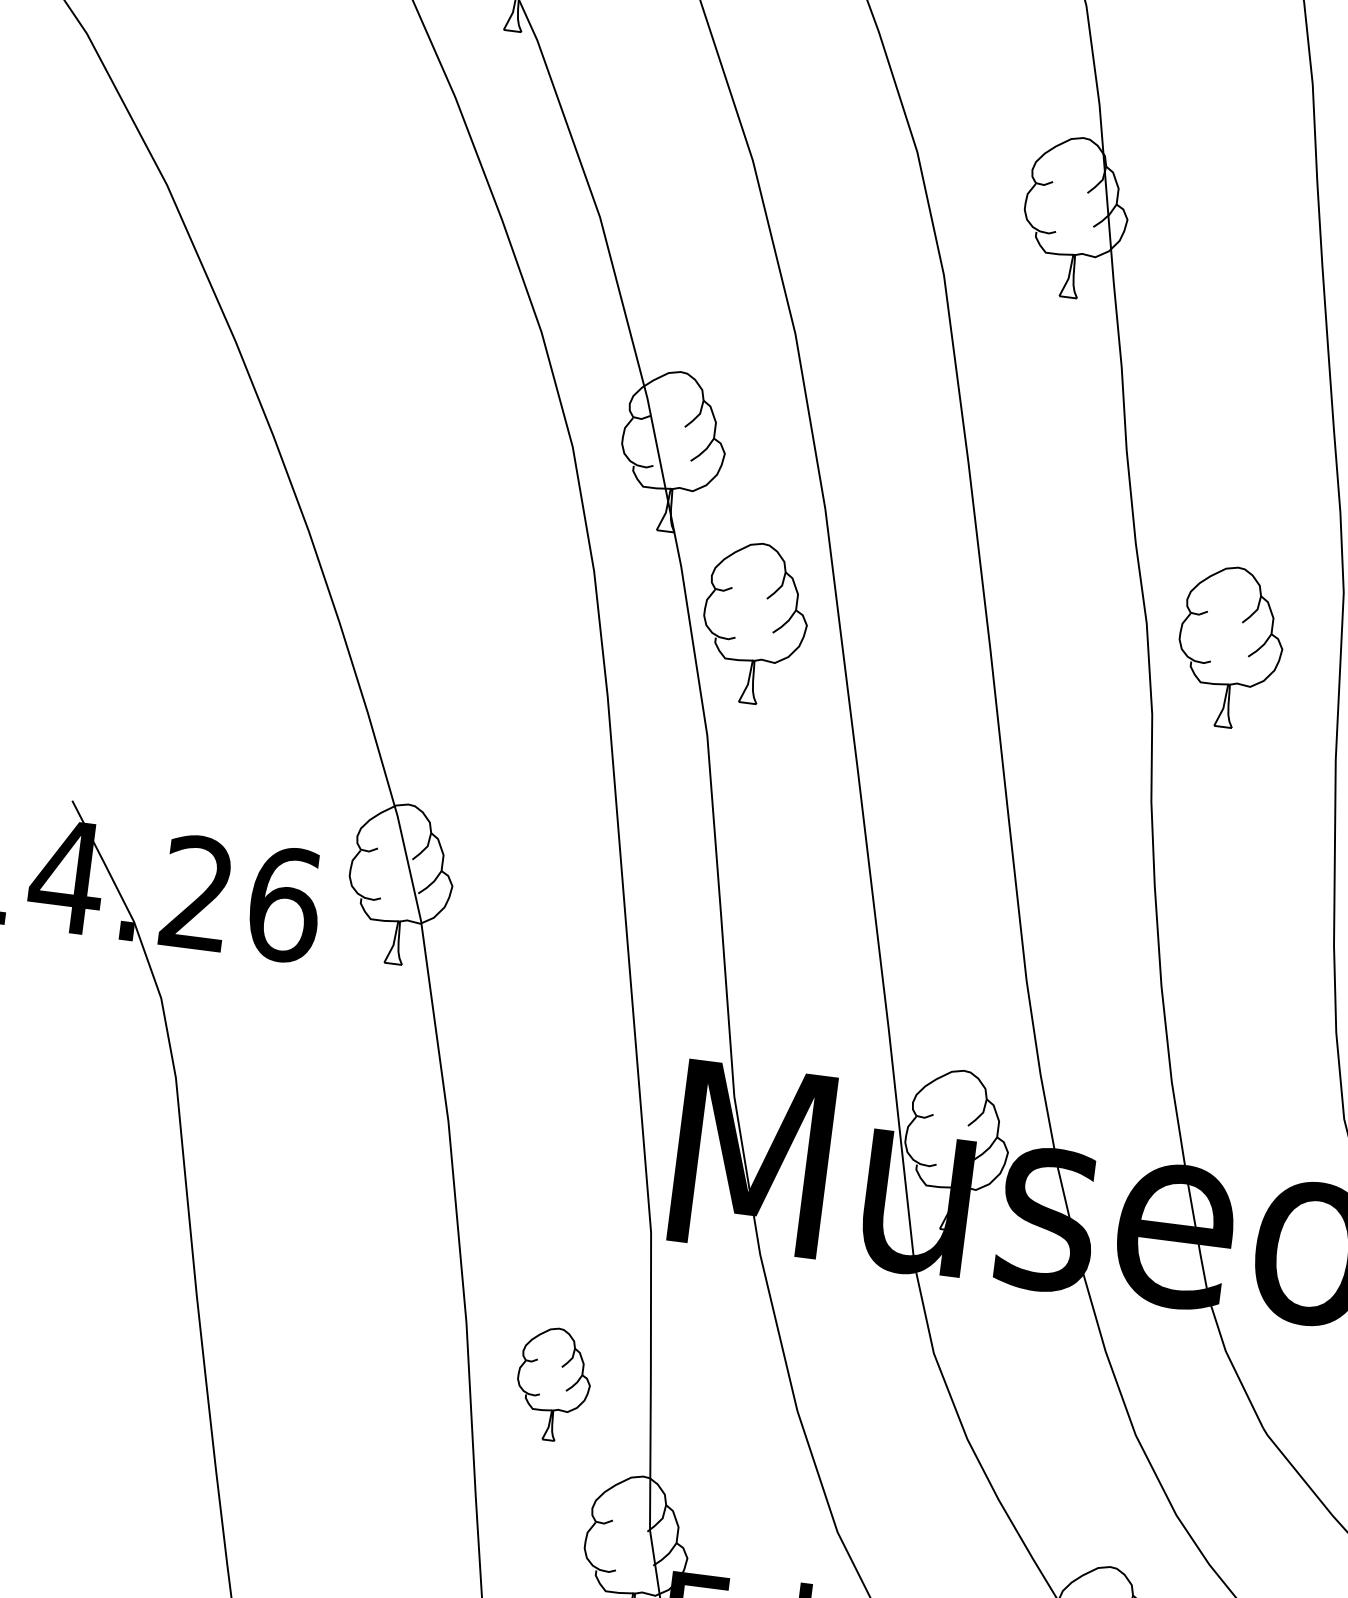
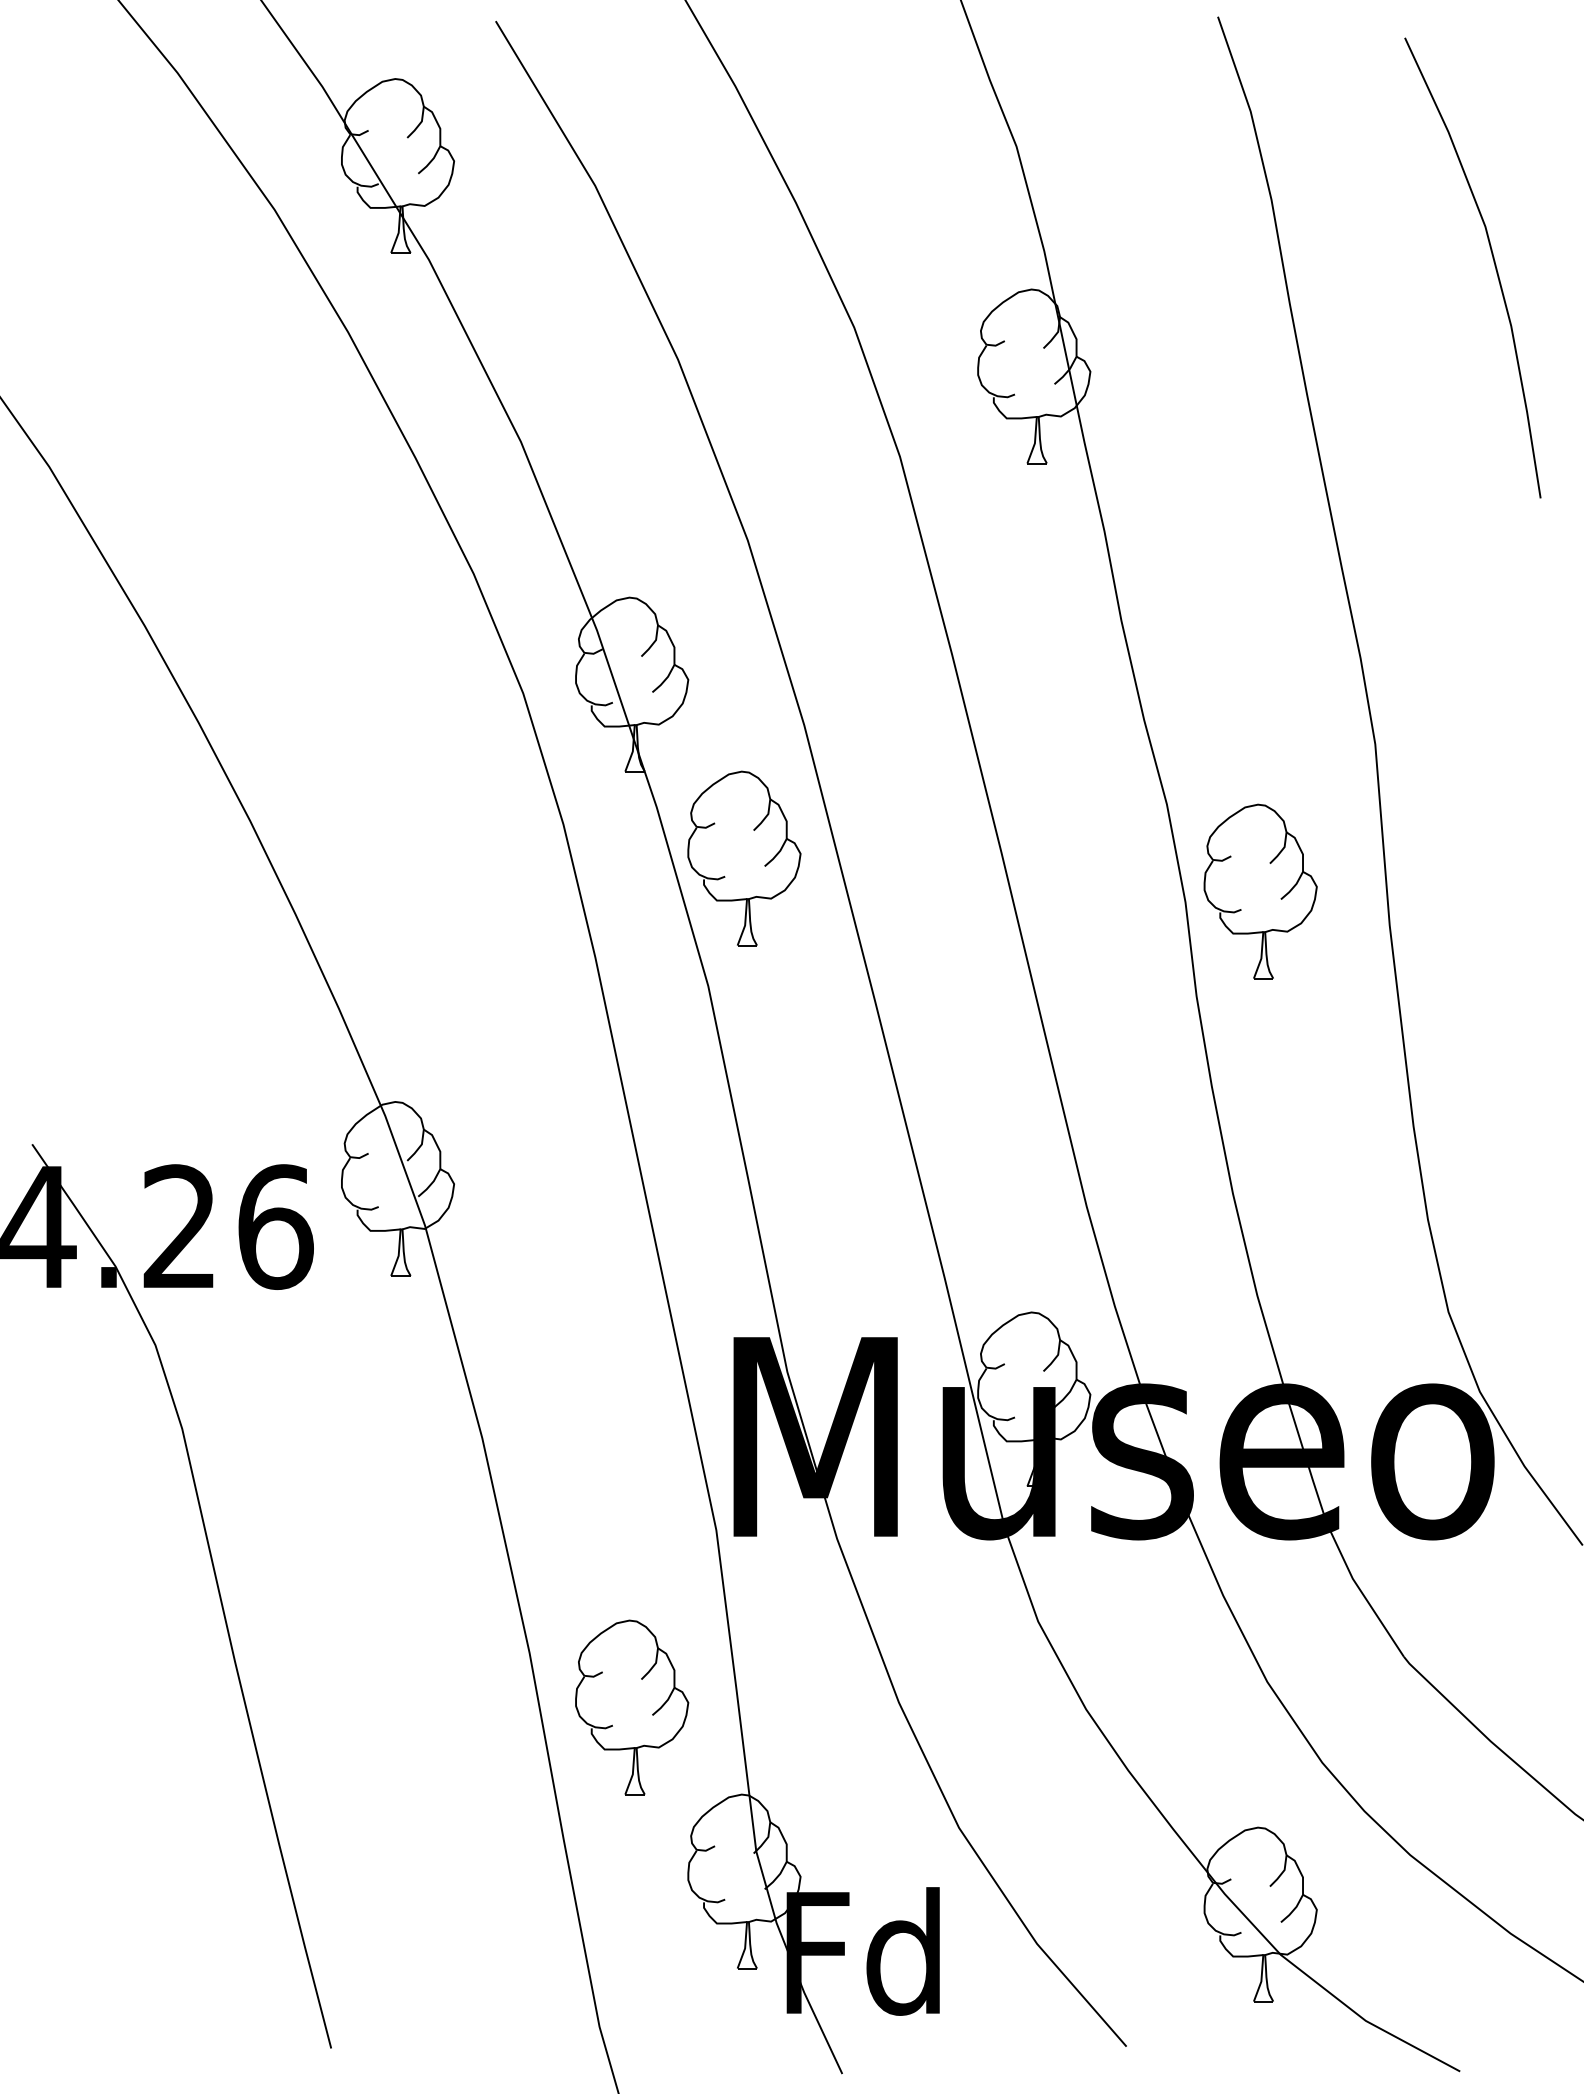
part: (1230, 647) -> (1260, 891), moved
part: (553, 1384) -> (632, 1707), size x1.43

